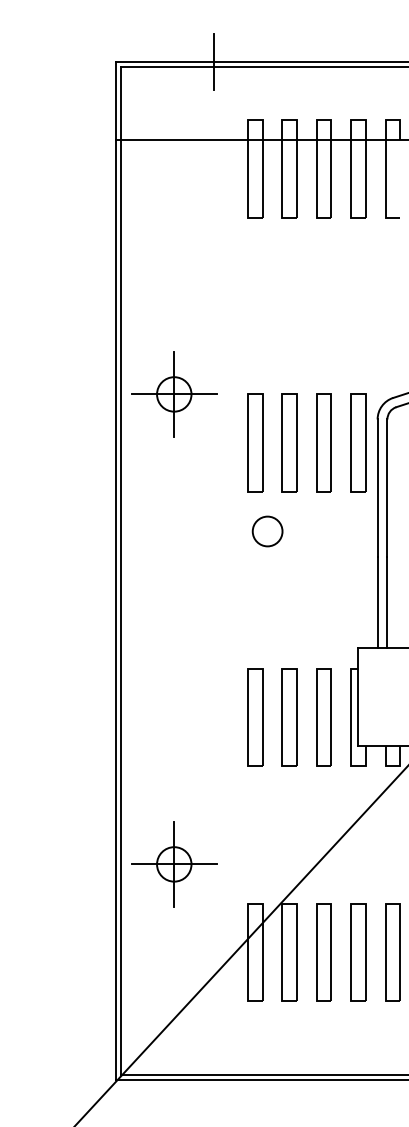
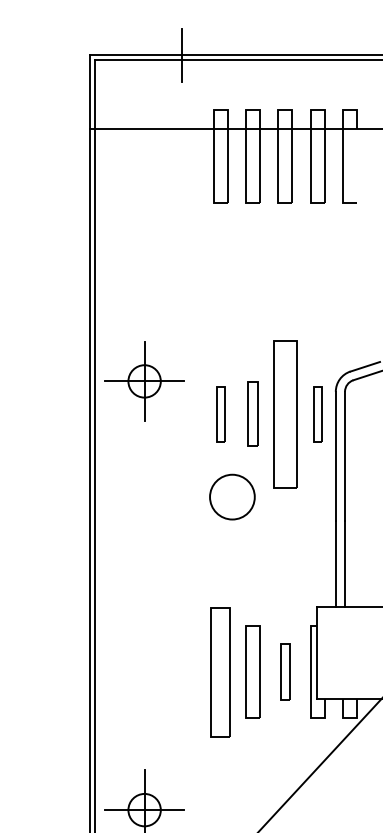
part: (174, 394) -> (144, 381), moved
part: (255, 442) -> (220, 413), size x0.6
part: (289, 442) -> (252, 413), size x0.7
part: (323, 442) -> (284, 413), size x1.6
part: (358, 442) -> (317, 413), size x0.6
circle: (267, 531) -> (232, 497), size x1.6
part: (255, 717) -> (220, 672), size x1.4
part: (323, 717) -> (284, 672), size x0.6

